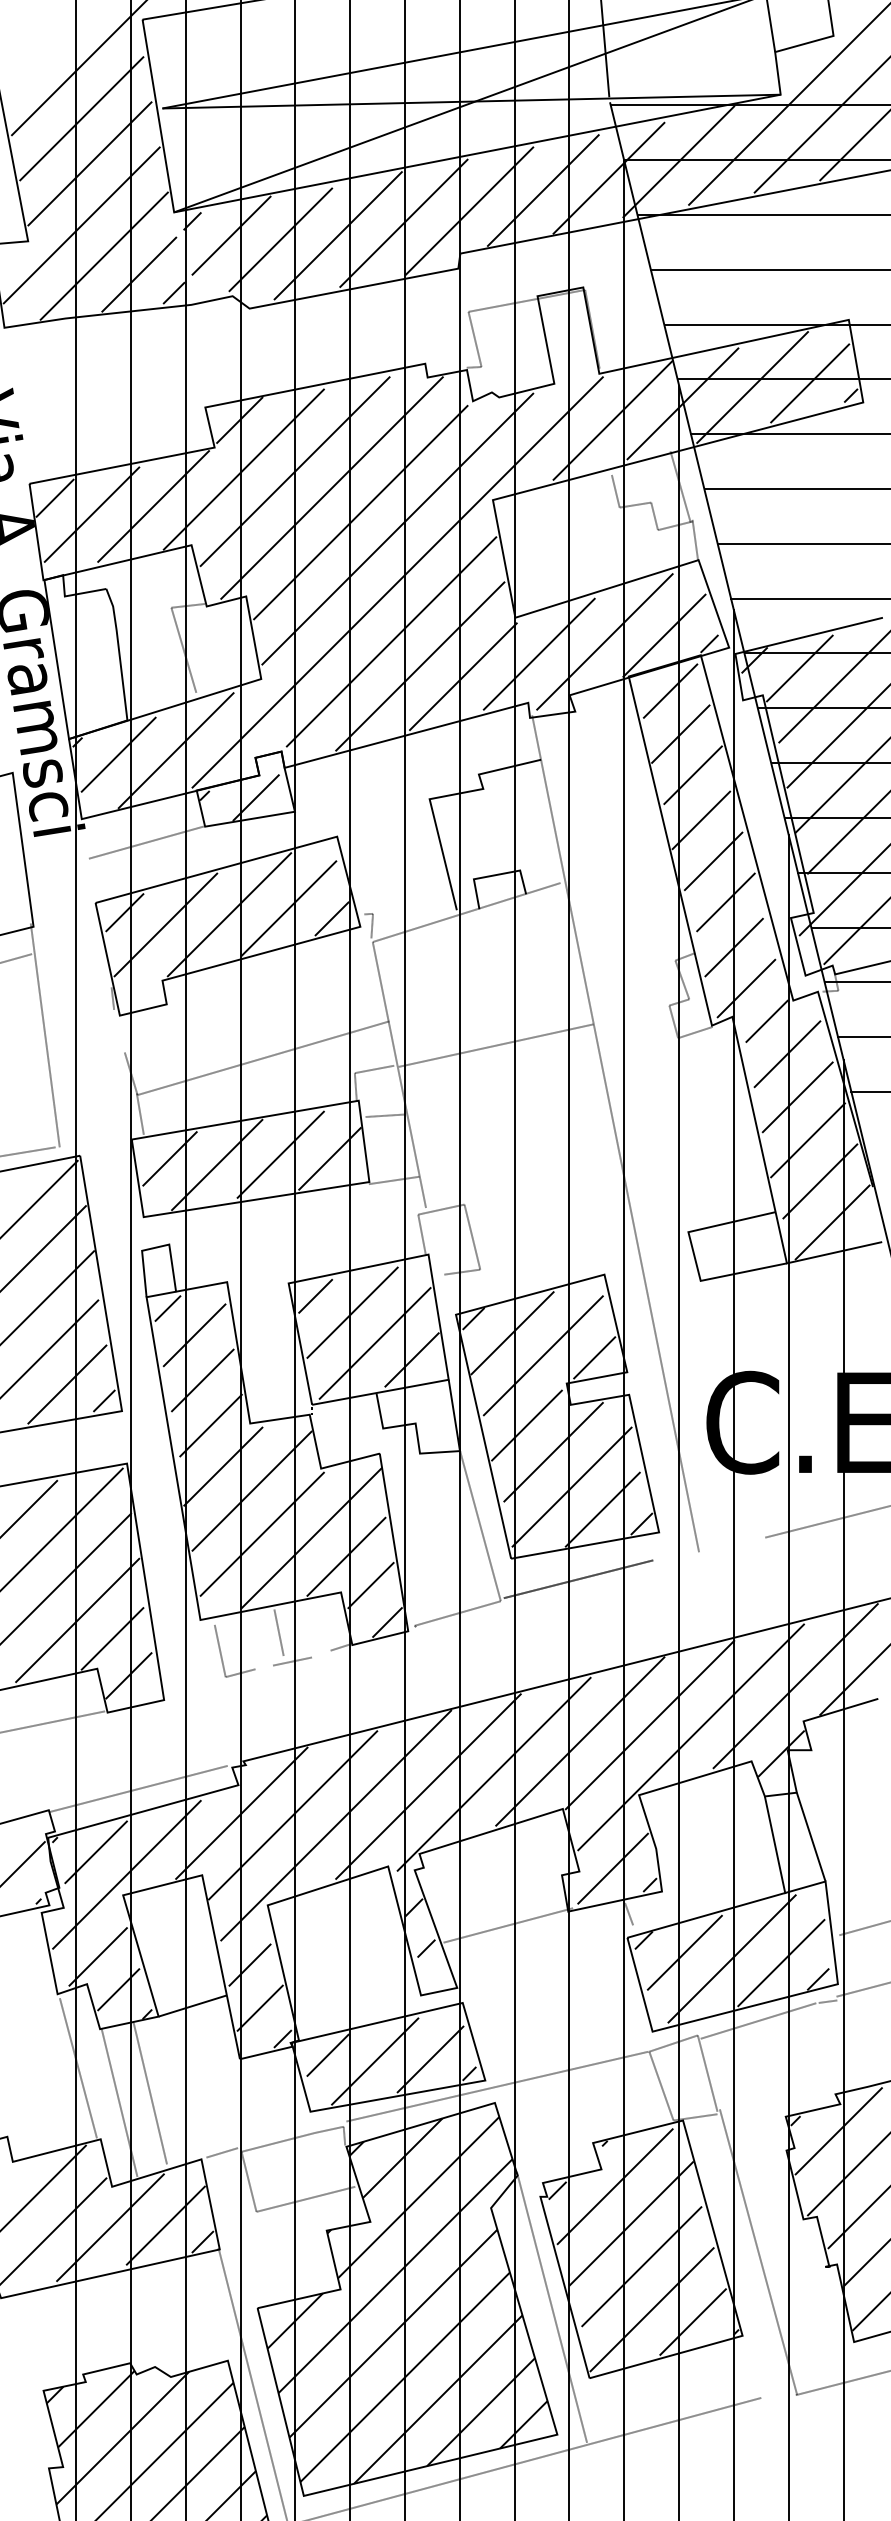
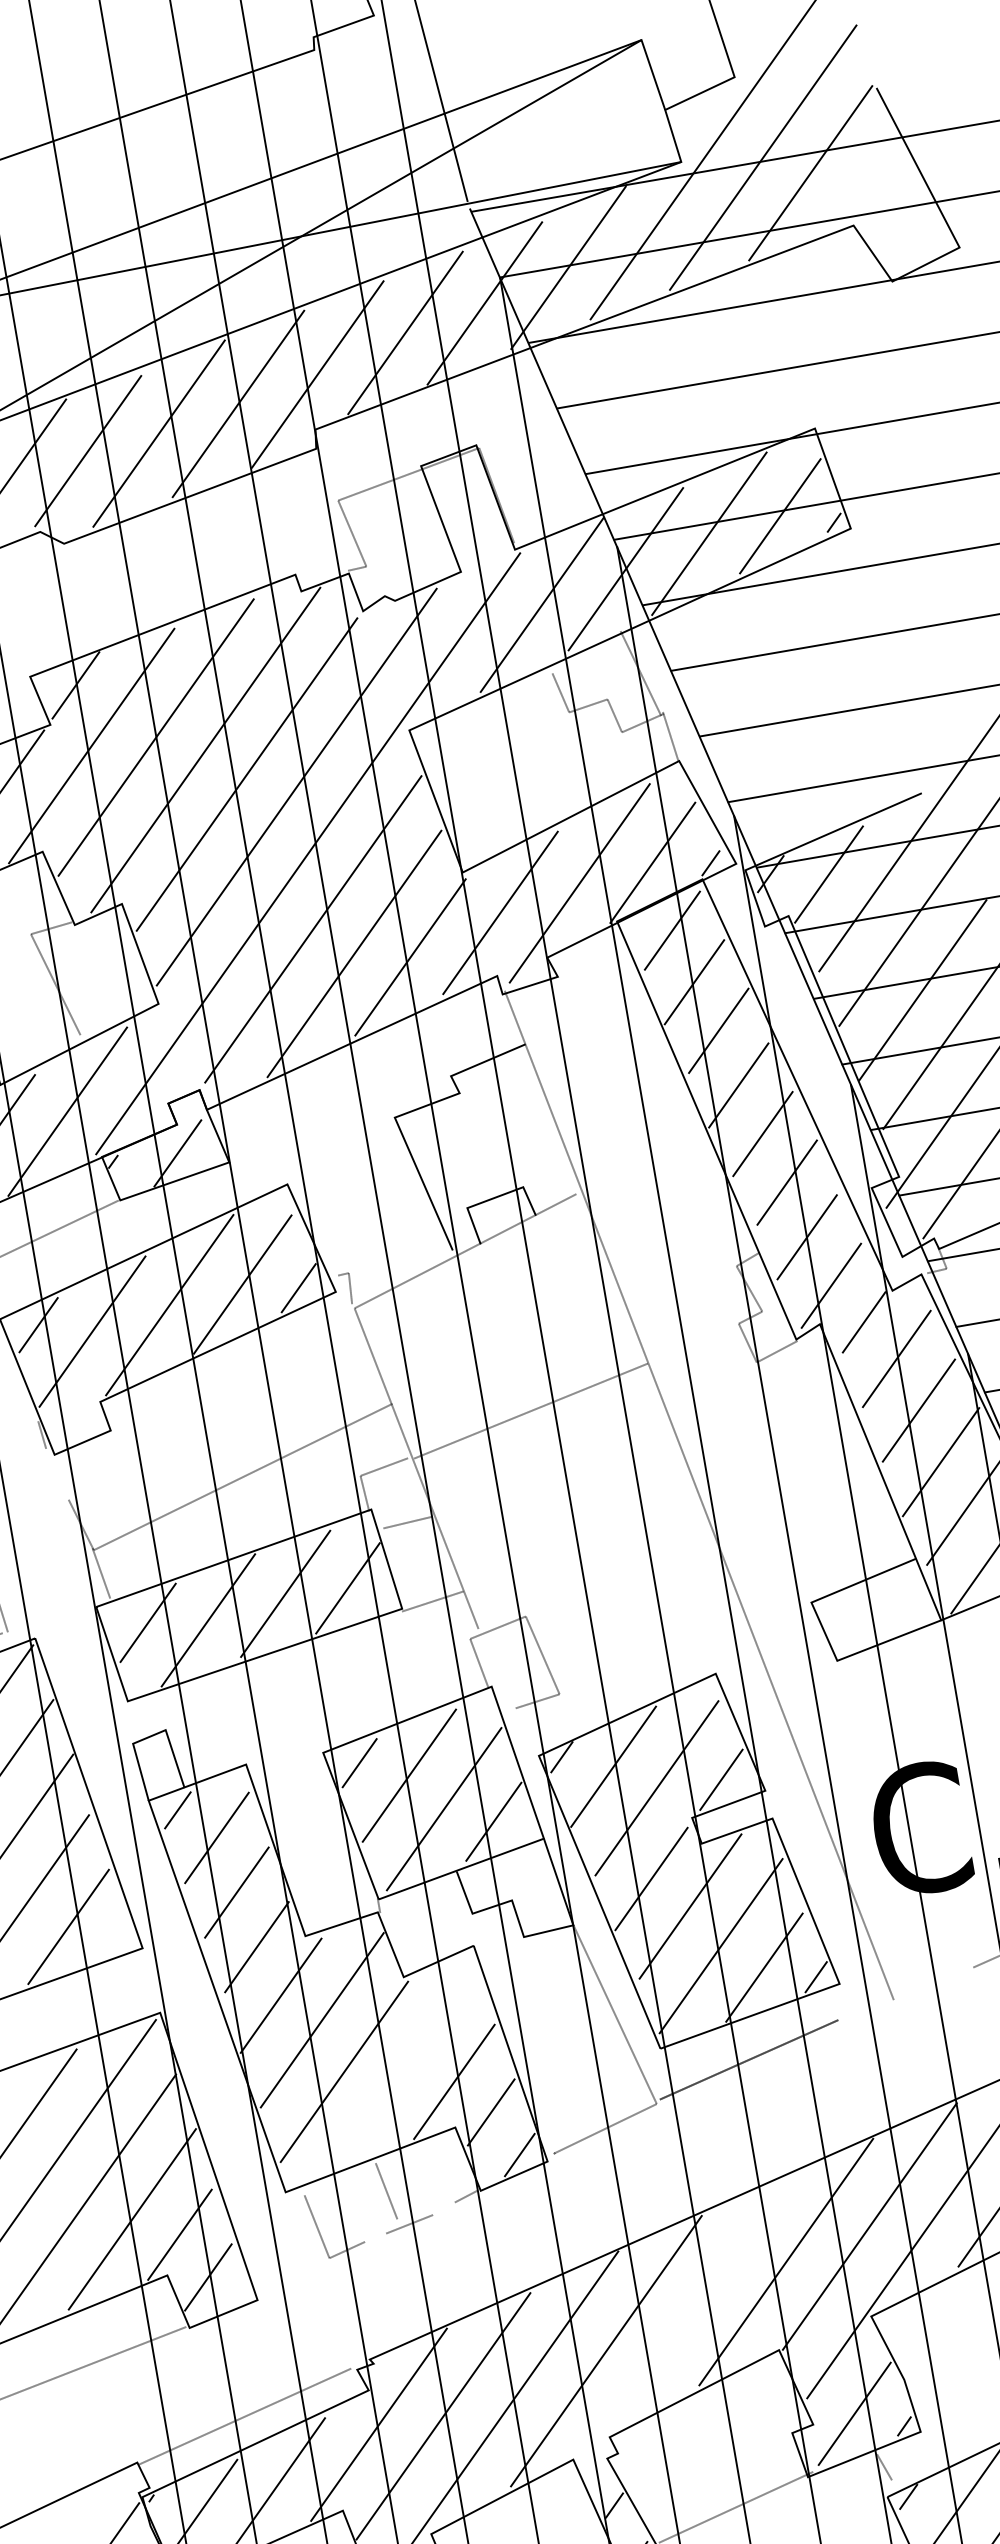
line: (104, 1400) -> (118, 1938), removed
line: (311, 1538) -> (406, 2066), removed
line: (493, 1773) -> (684, 2320), removed

